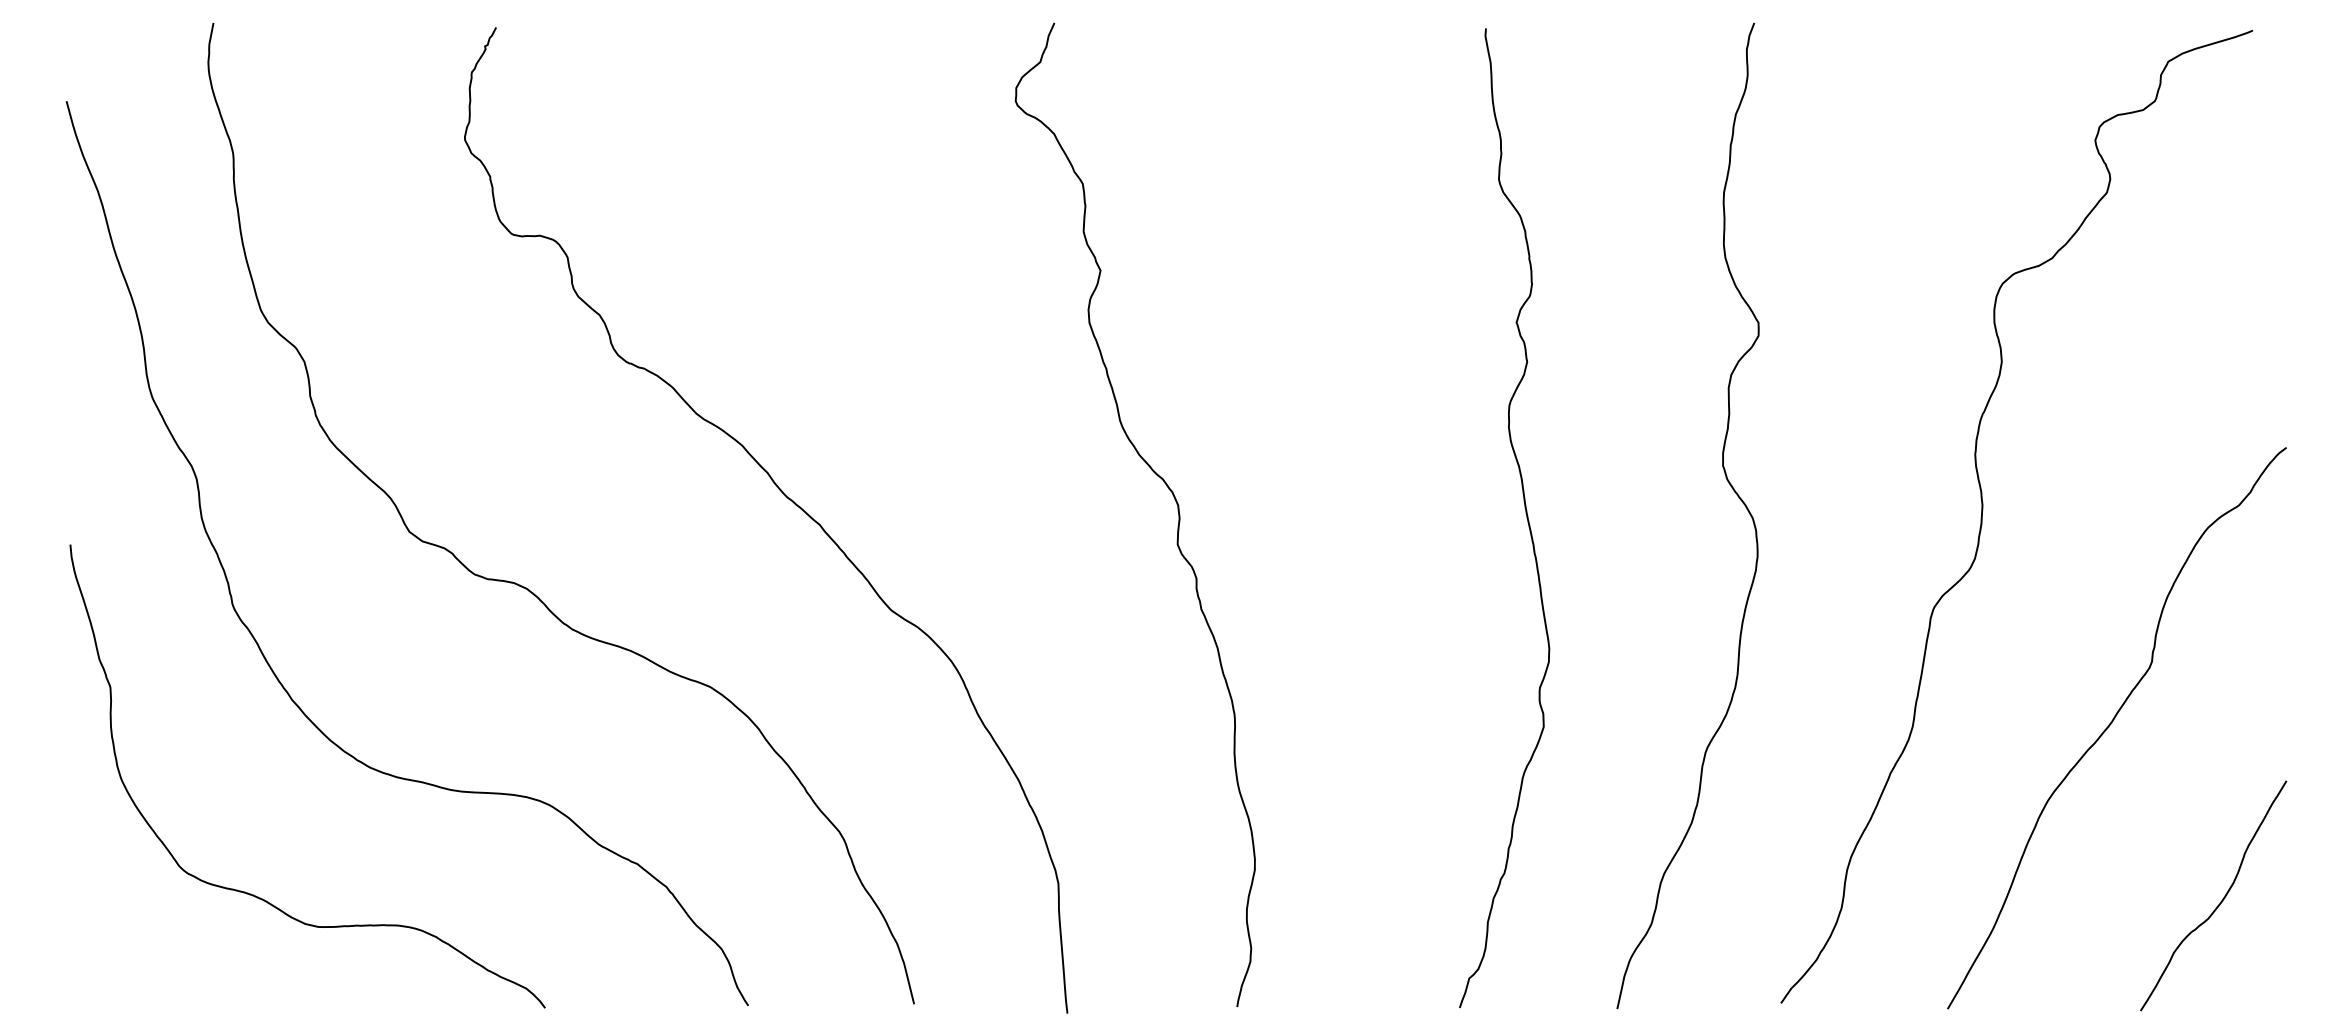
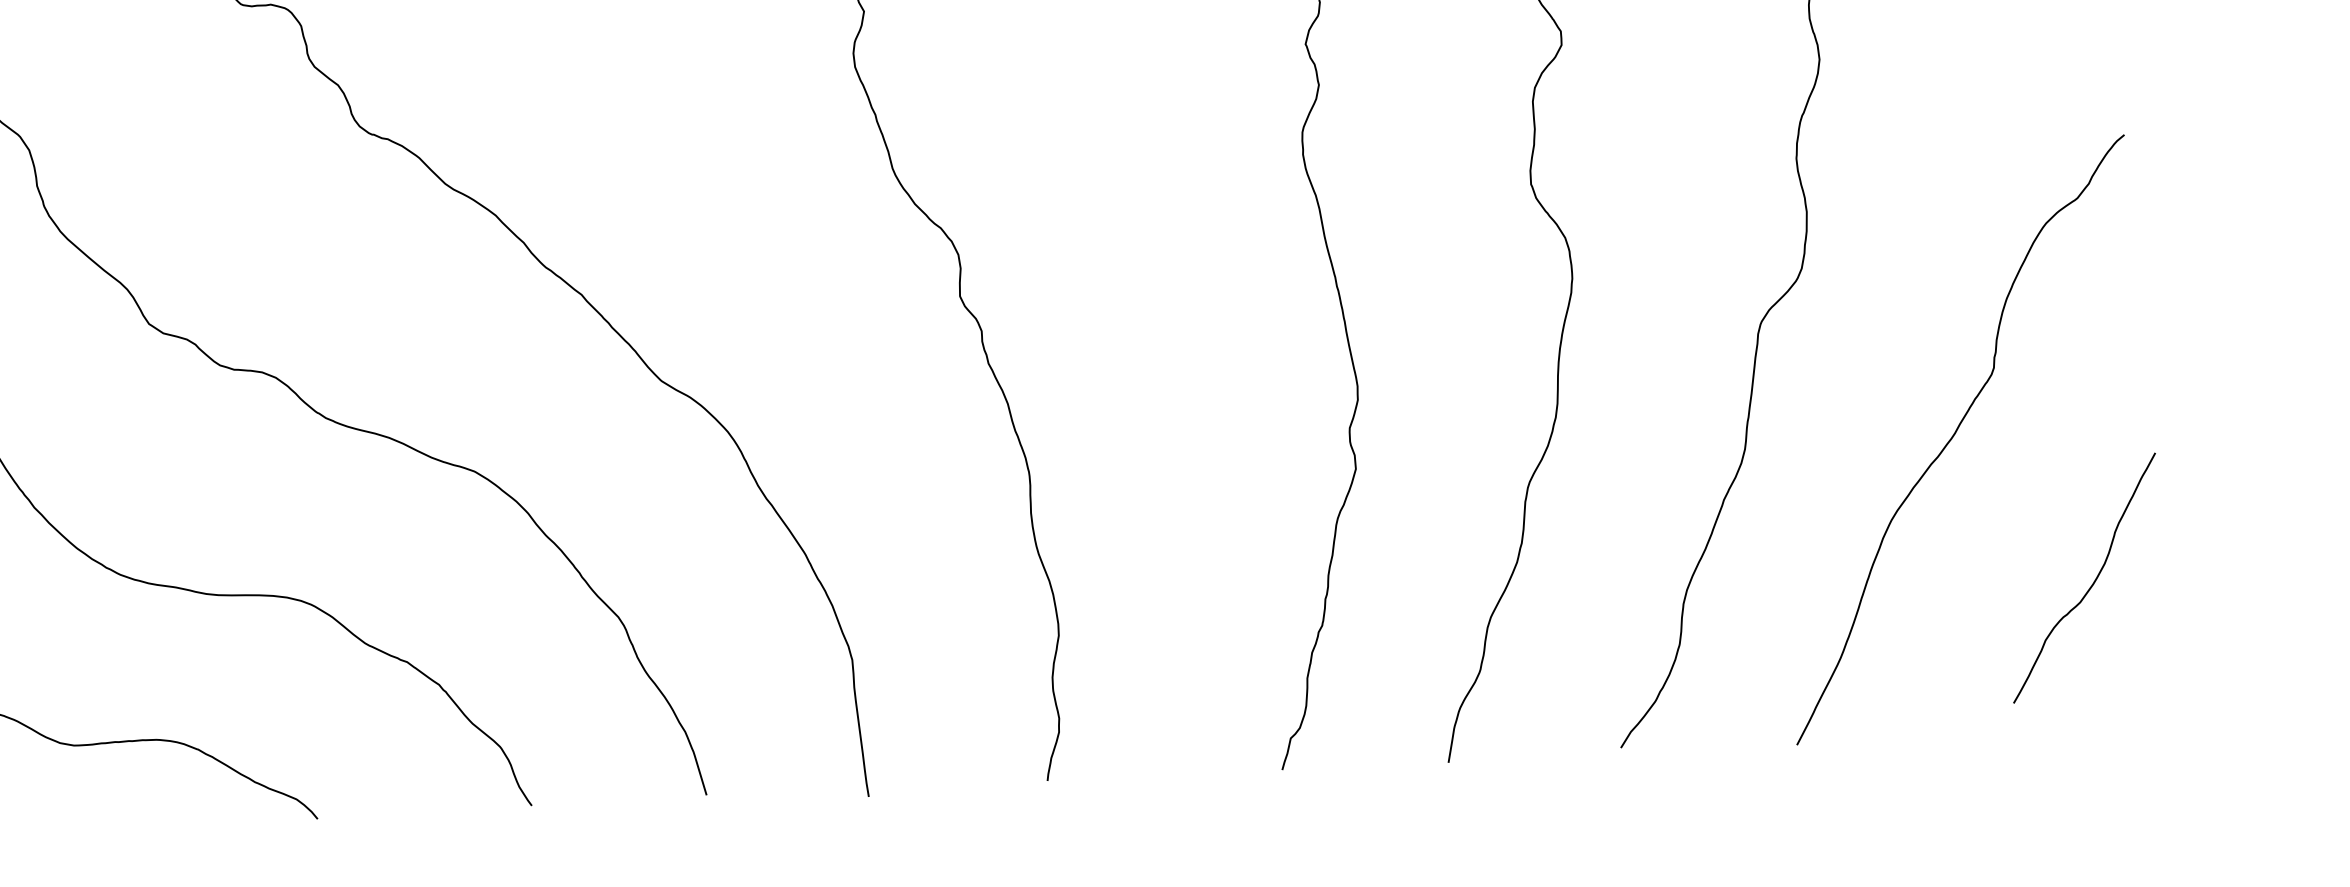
curve: (2220, 901) -> (2092, 583), moved

